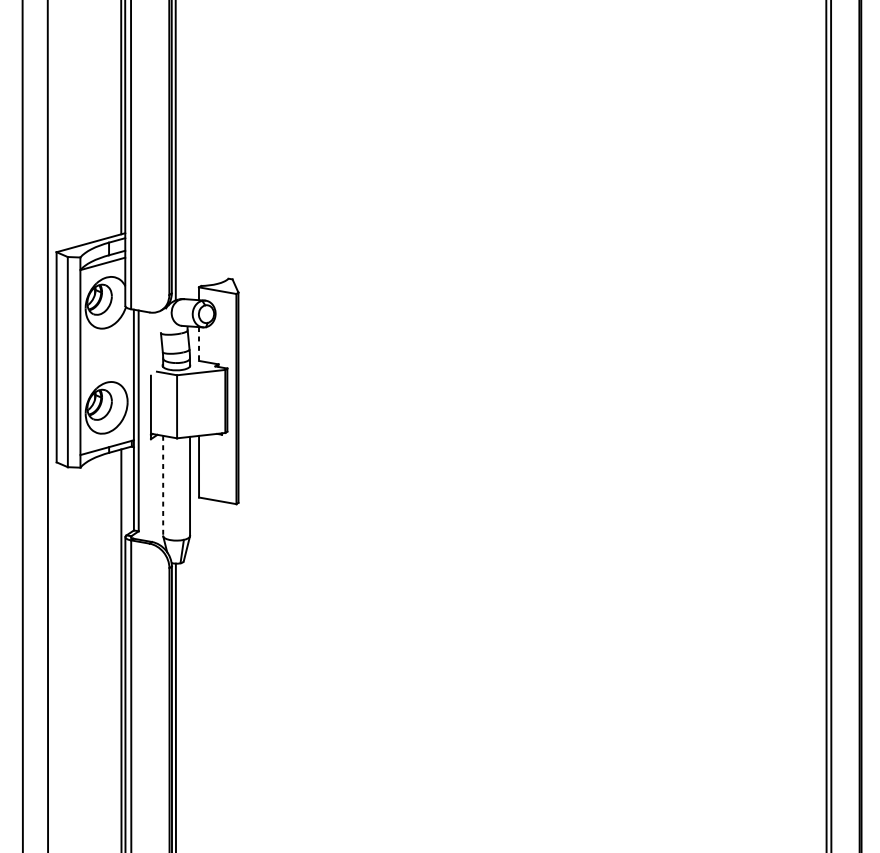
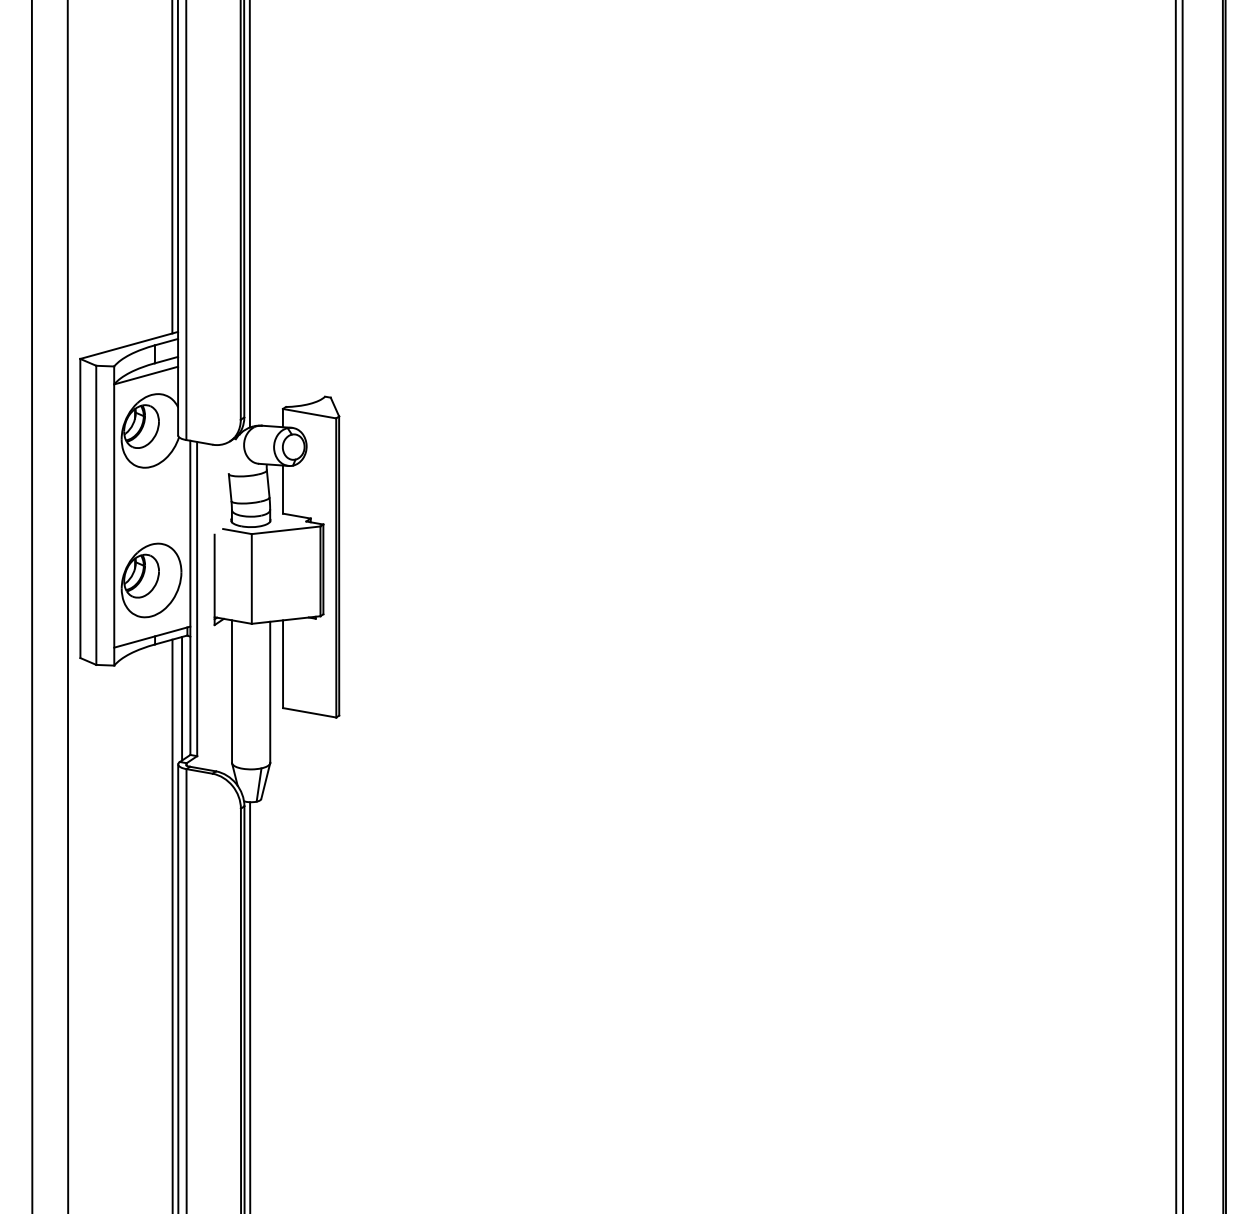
line: (199, 344) -> (283, 490), dashed -> solid
line: (163, 486) -> (232, 692), dashed -> solid
line: (128, 490) -> (182, 698), added

